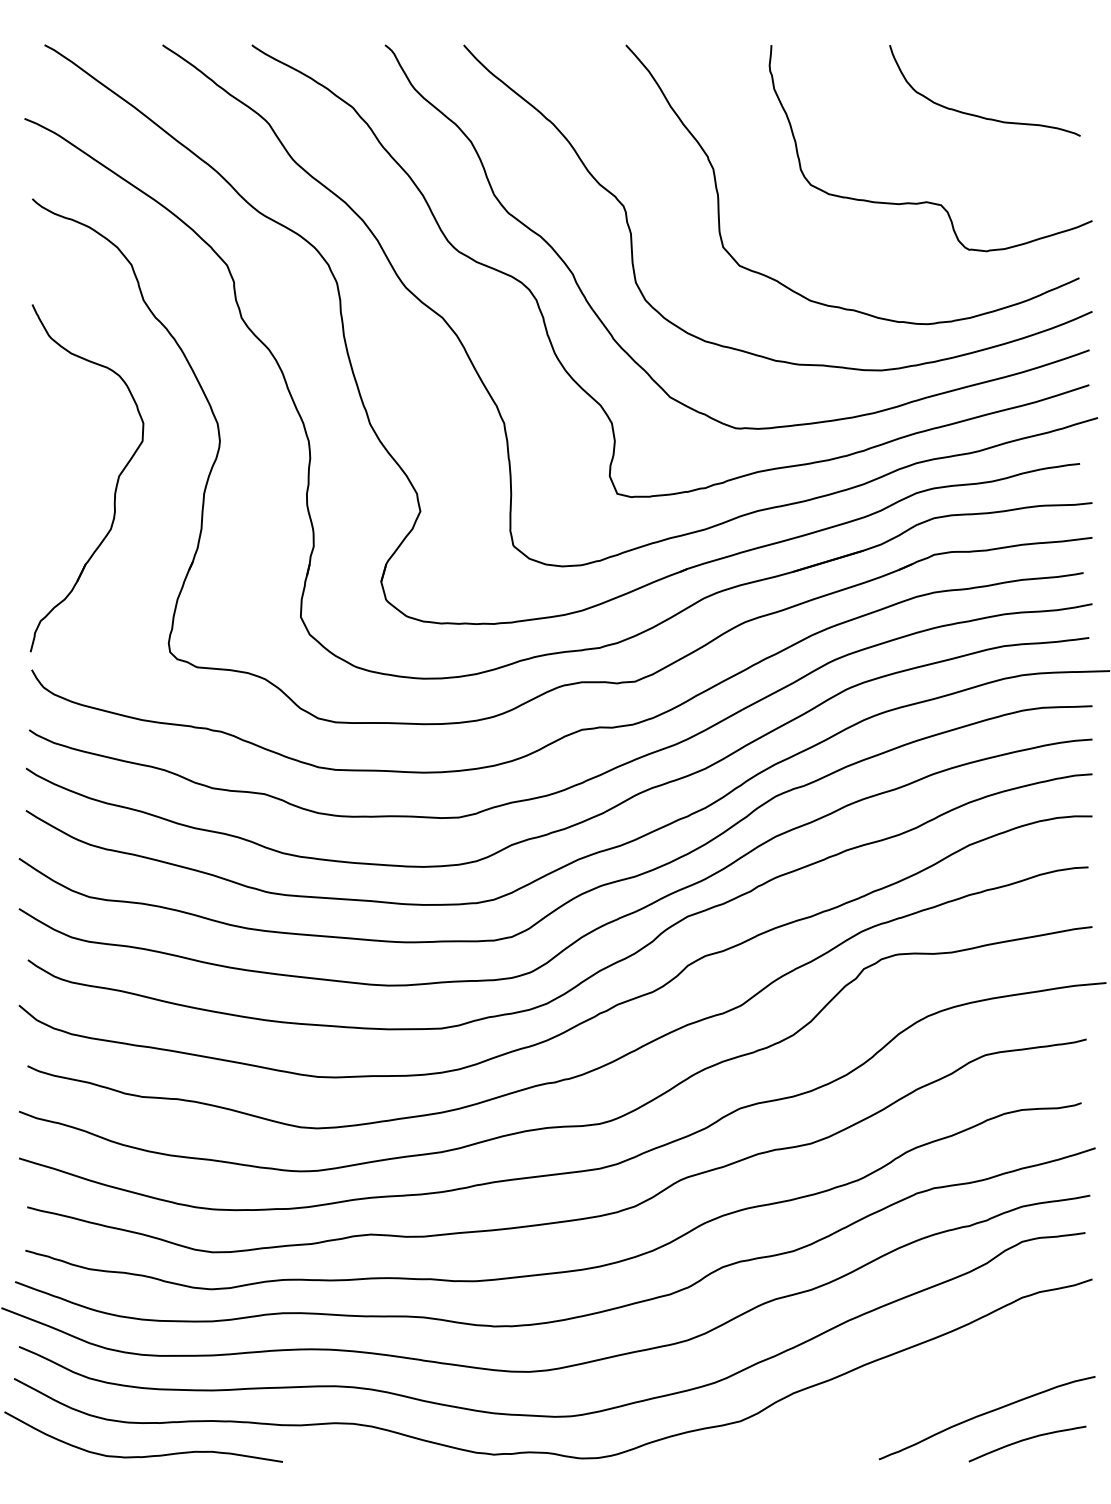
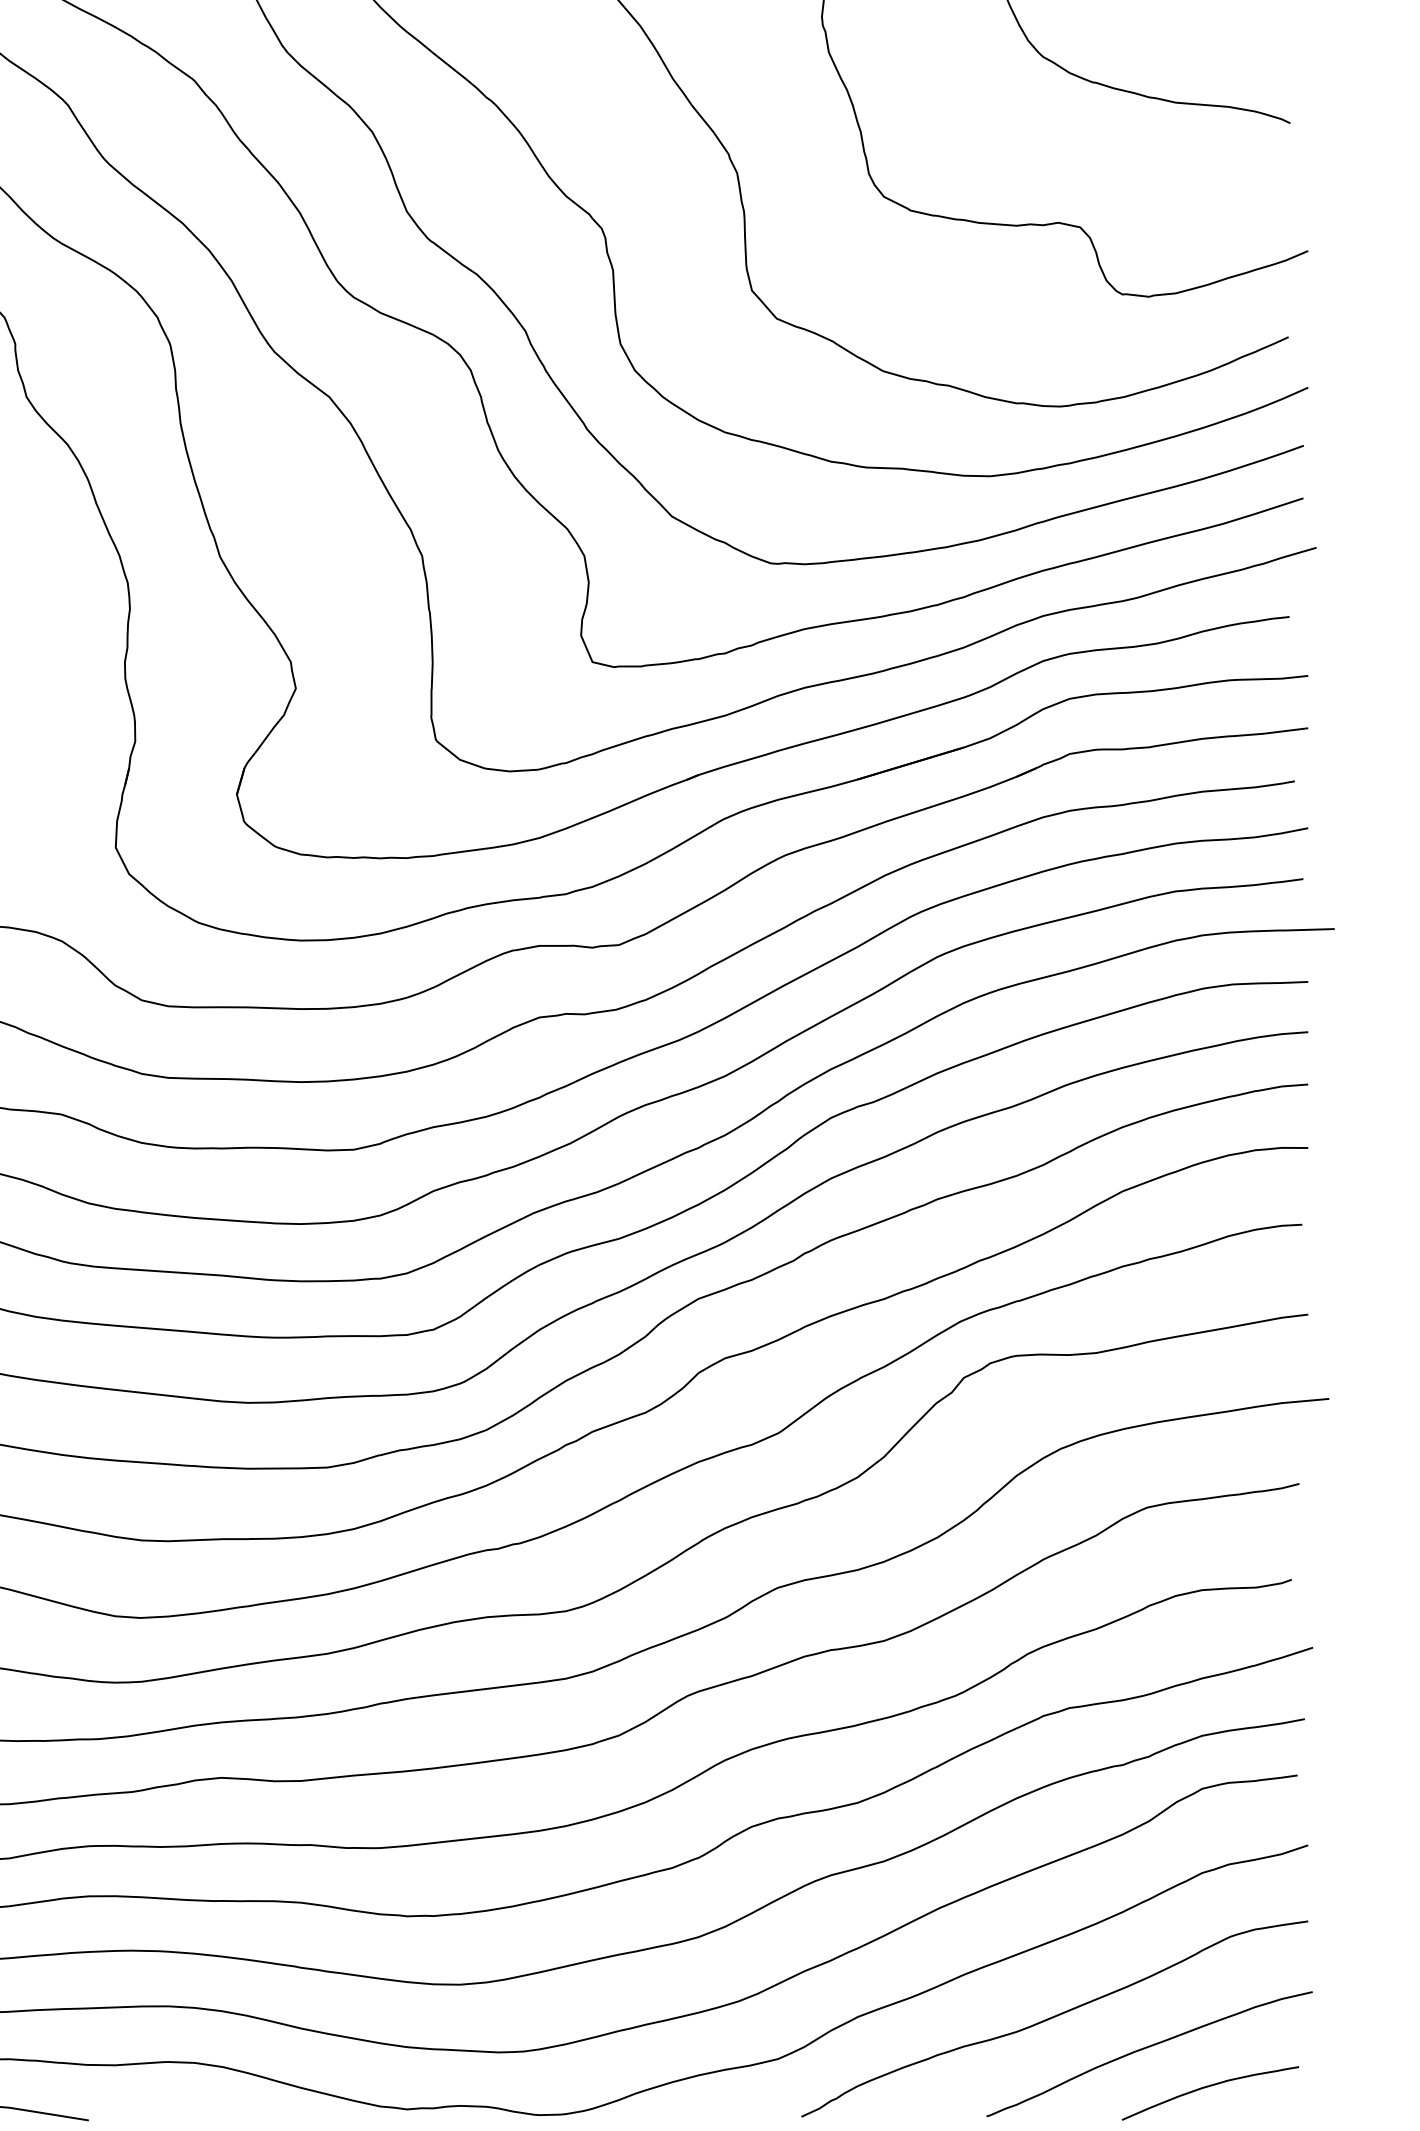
curve: (924, 1393) -> (1055, 2017), added

